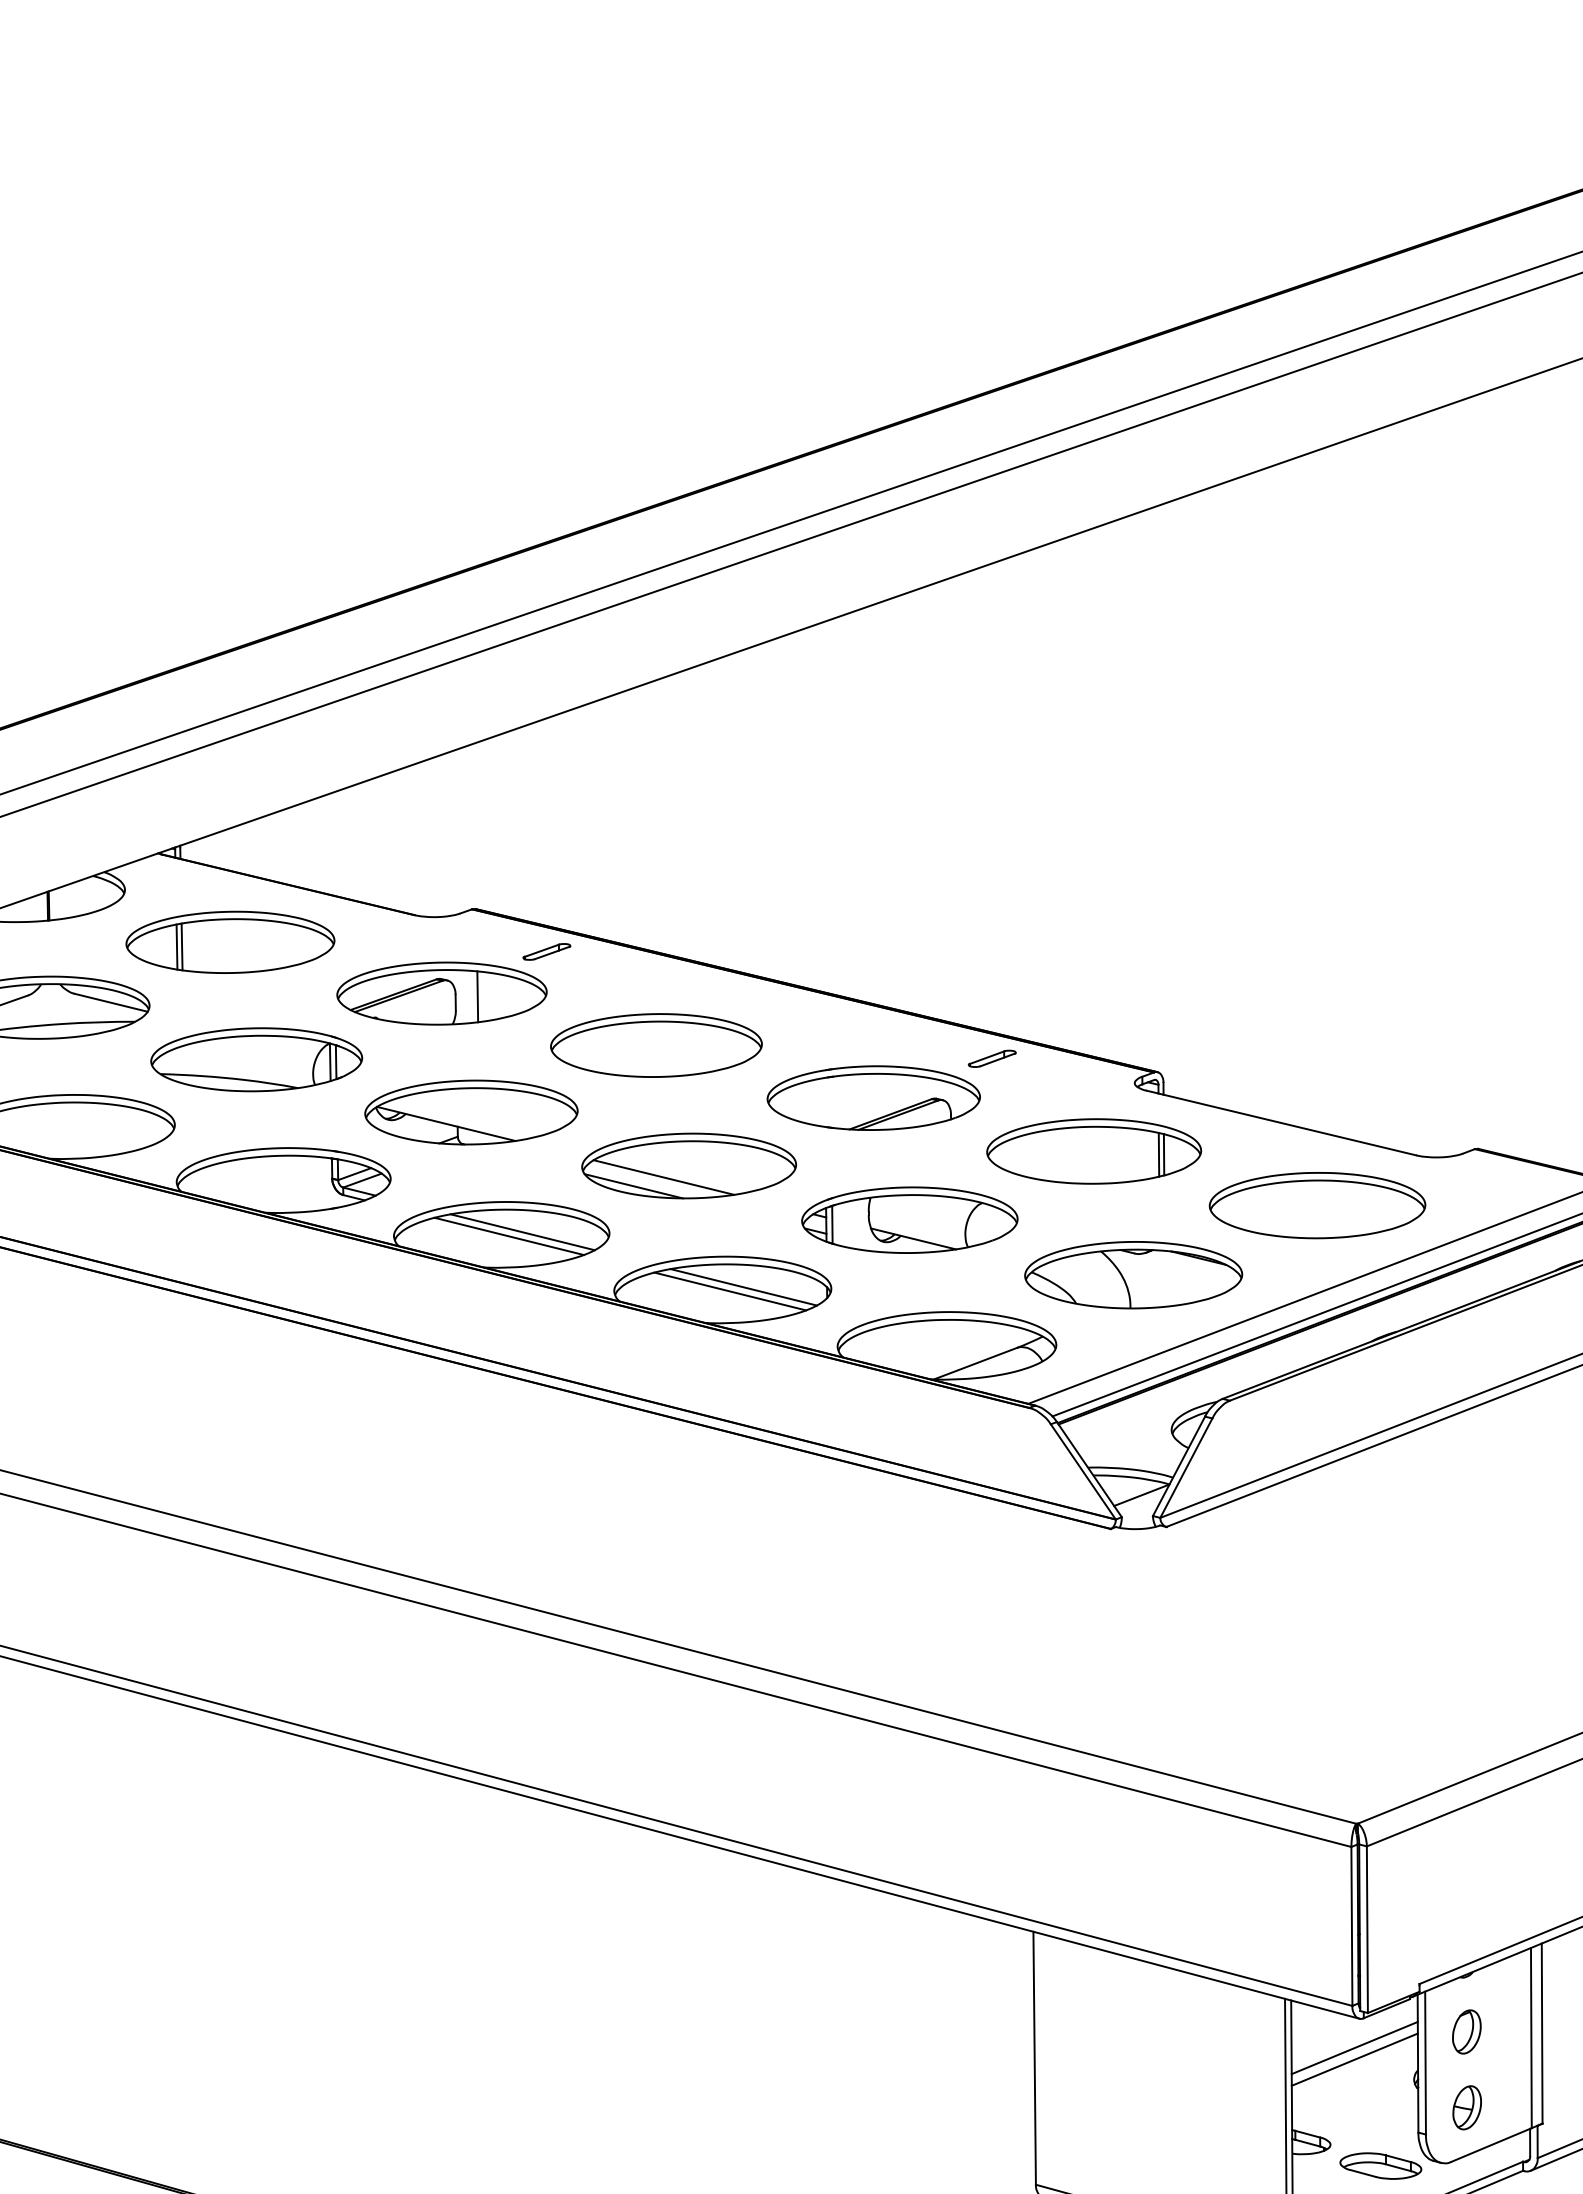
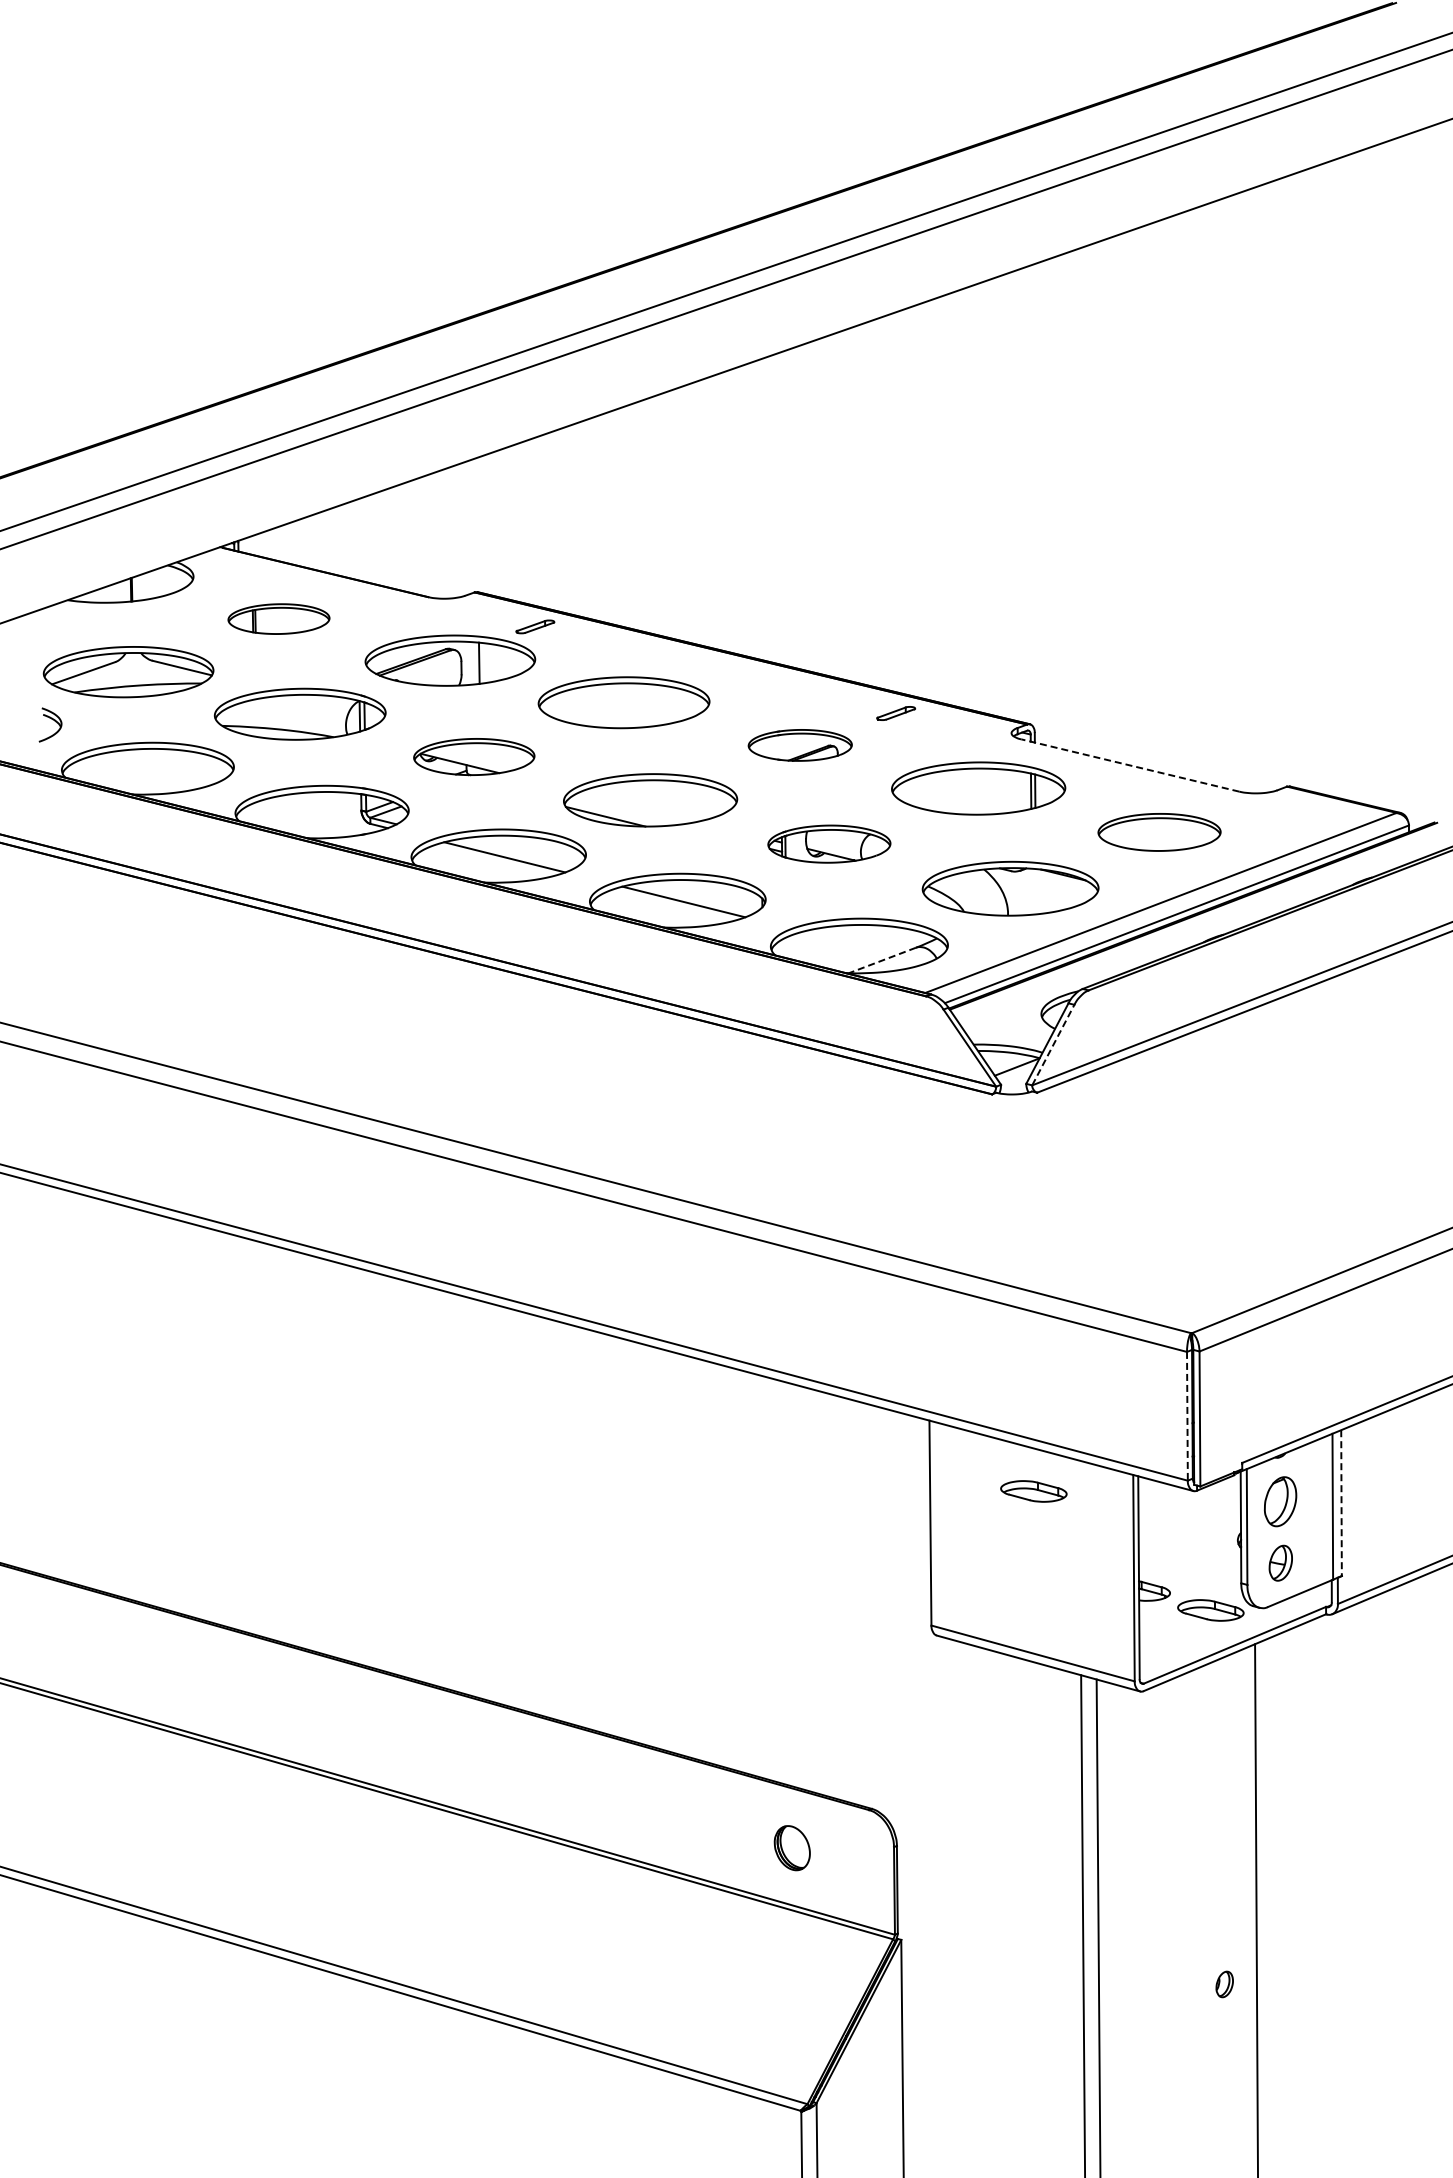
part: (229, 941) -> (278, 618), size x0.6
part: (874, 1098) -> (800, 745), size x0.6
part: (471, 1111) -> (474, 756), size x0.7
line: (1280, 1123) -> (1129, 765), solid -> dashed
line: (664, 1177) -> (630, 809), removed
part: (1317, 1205) -> (1159, 832), size x0.7
part: (910, 1219) -> (829, 843), size x0.7
line: (522, 1231) -> (515, 853), removed
line: (743, 1287) -> (694, 898), removed
line: (975, 1363) -> (882, 960), solid -> dashed
line: (1186, 1467) -> (1053, 1044), solid -> dashed
line: (1352, 1926) -> (1187, 1416), solid -> dashed
part: (1161, 2019) -> (1033, 1491), added
part: (1466, 2031) -> (1280, 1501), size x1.4
line: (1542, 2034) -> (1341, 1503), solid -> dashed
line: (1354, 2047) -> (1189, 1514), removed
line: (1354, 2059) -> (1189, 1524), removed

